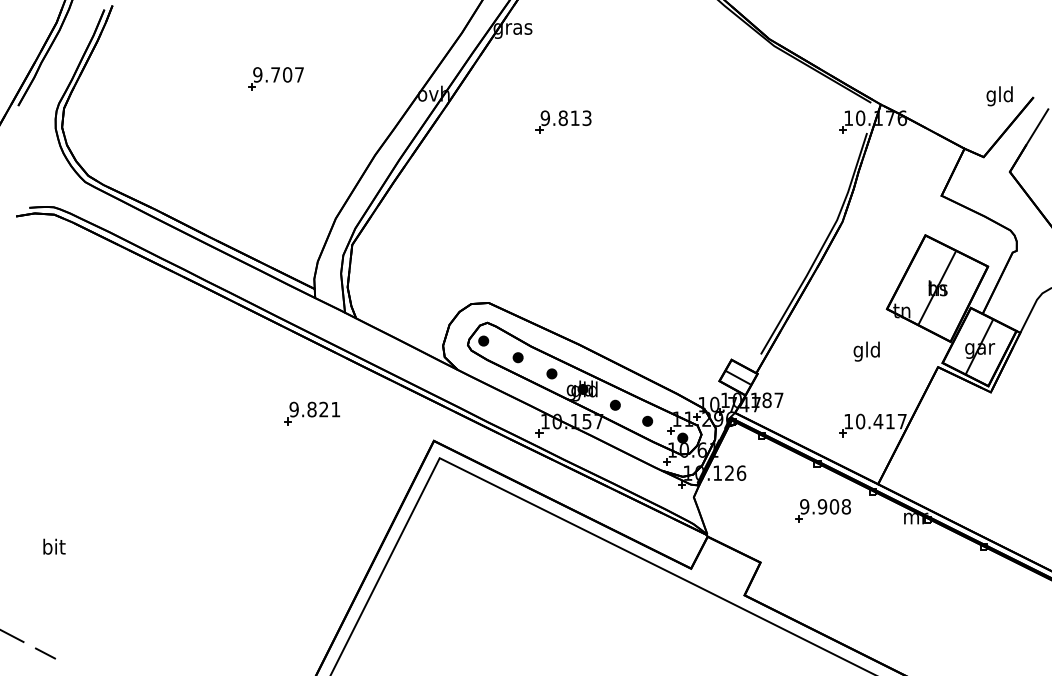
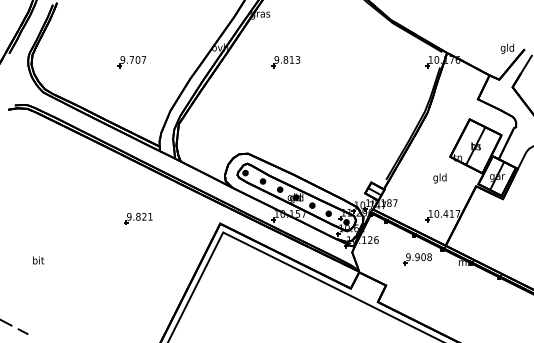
part: (274, 79) -> (131, 62), moved
part: (312, 412) -> (138, 218), moved
text: (54, 546) -> (38, 260), moved

